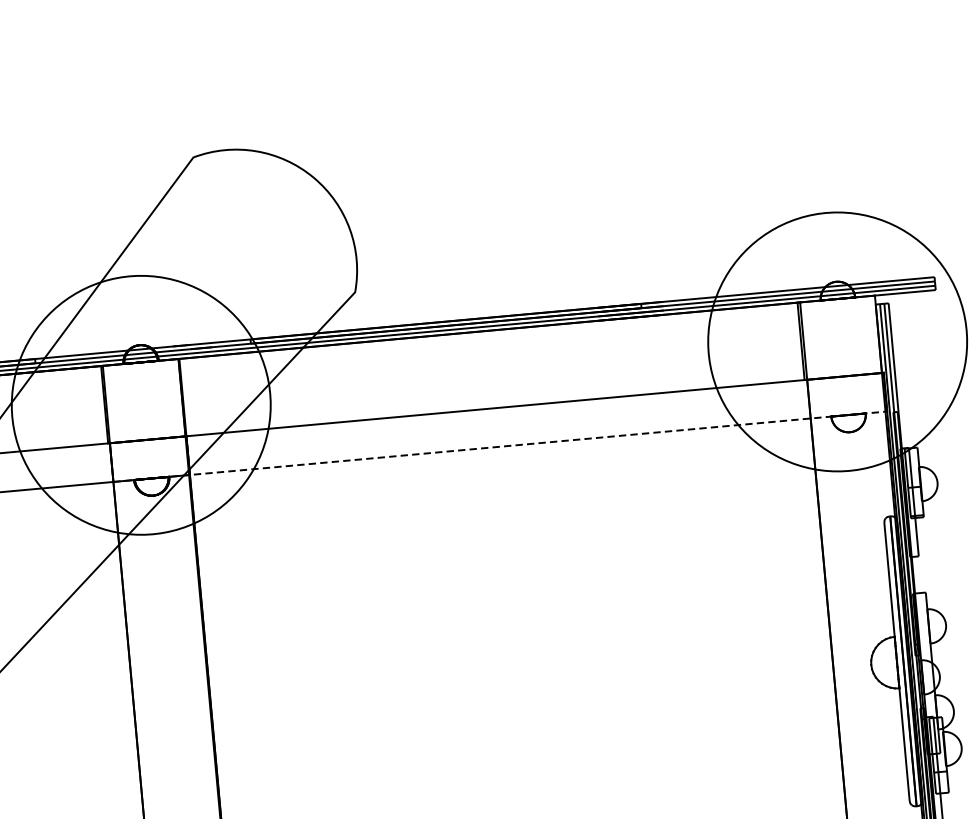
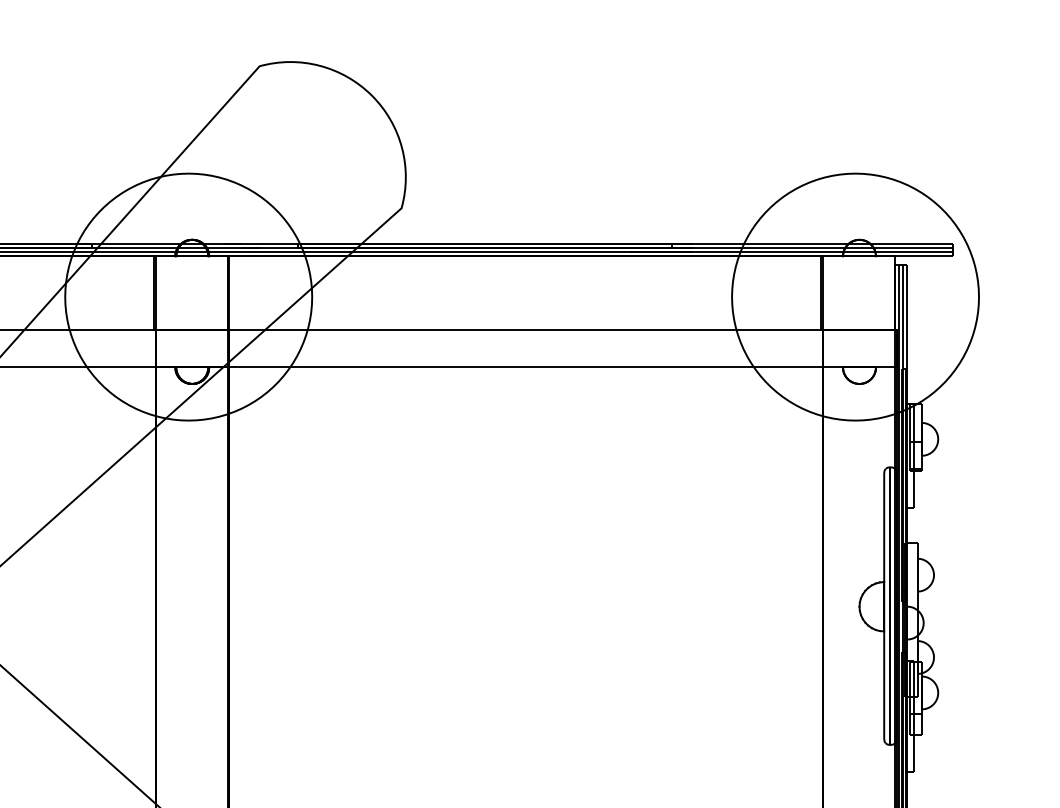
line: (500, 446) -> (526, 367), dashed -> solid

